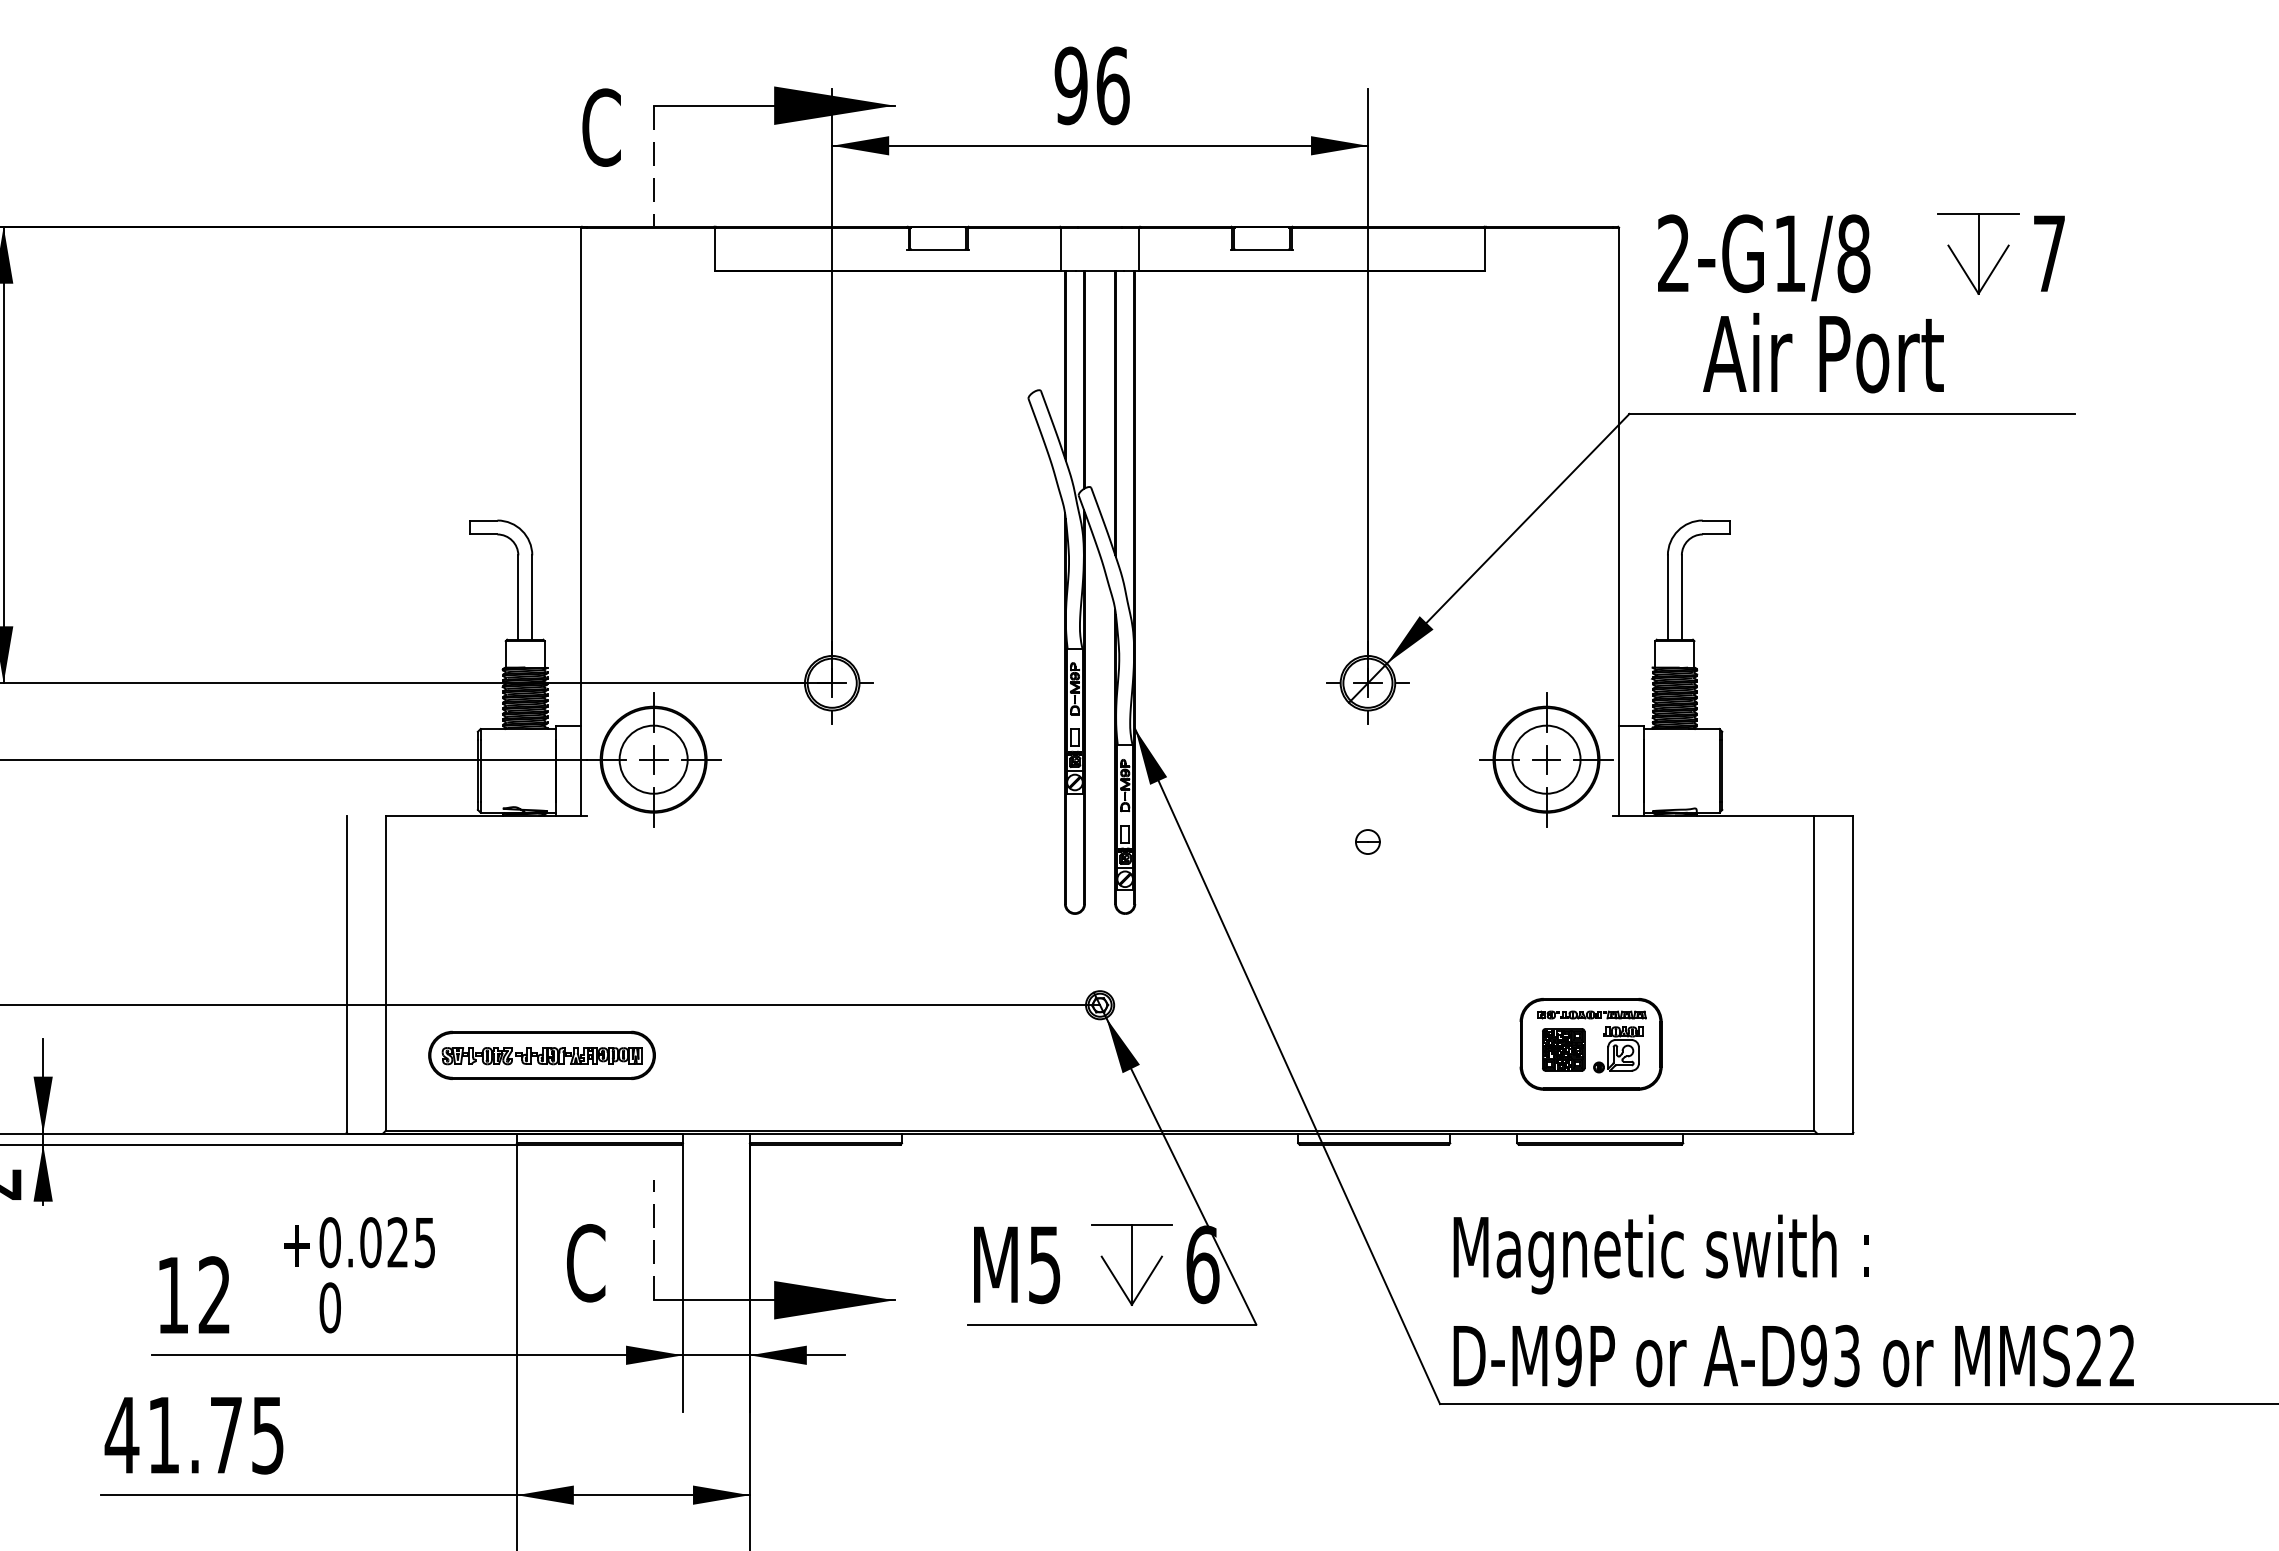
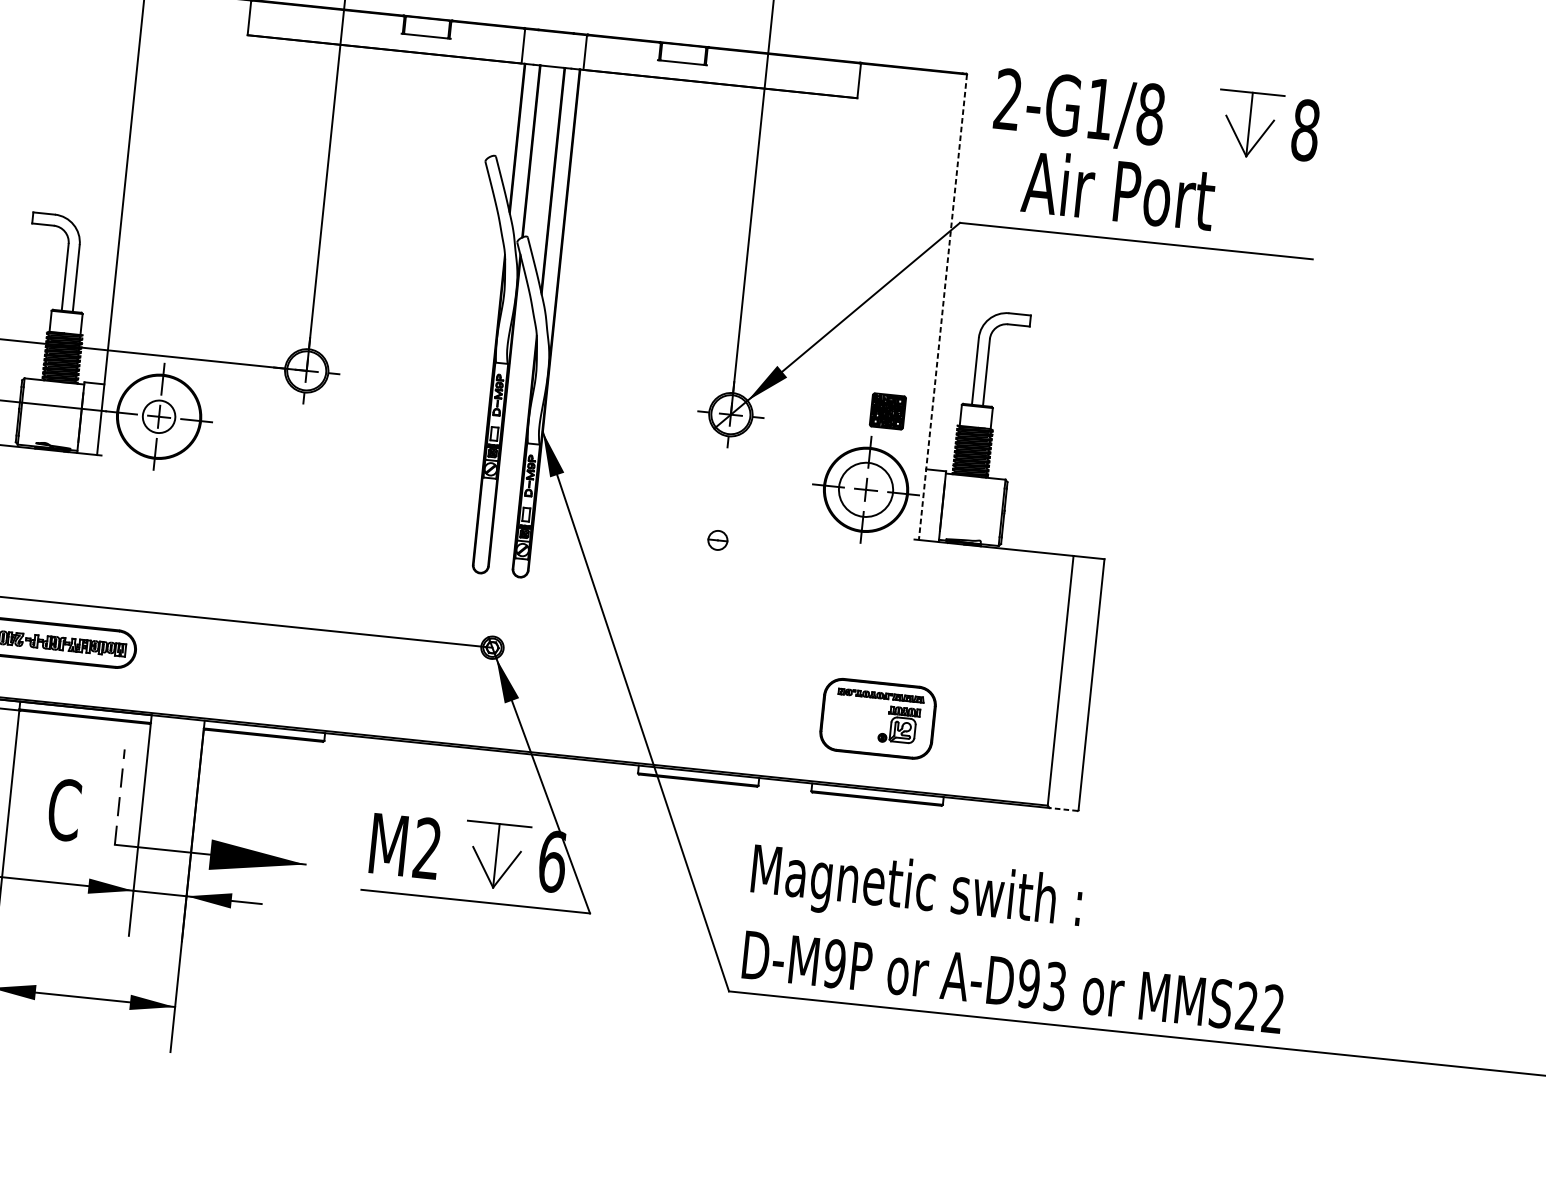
text: (2049, 253) -> (1305, 130), 7 -> 8
line: (1619, 521) -> (943, 307), solid -> dashed
circle: (653, 759) -> (158, 416), size x0.6
part: (1563, 1049) -> (887, 411), moved
line: (1834, 1133) -> (1063, 809), solid -> dashed
text: (1044, 1264) -> (427, 848), M5 -> M2

